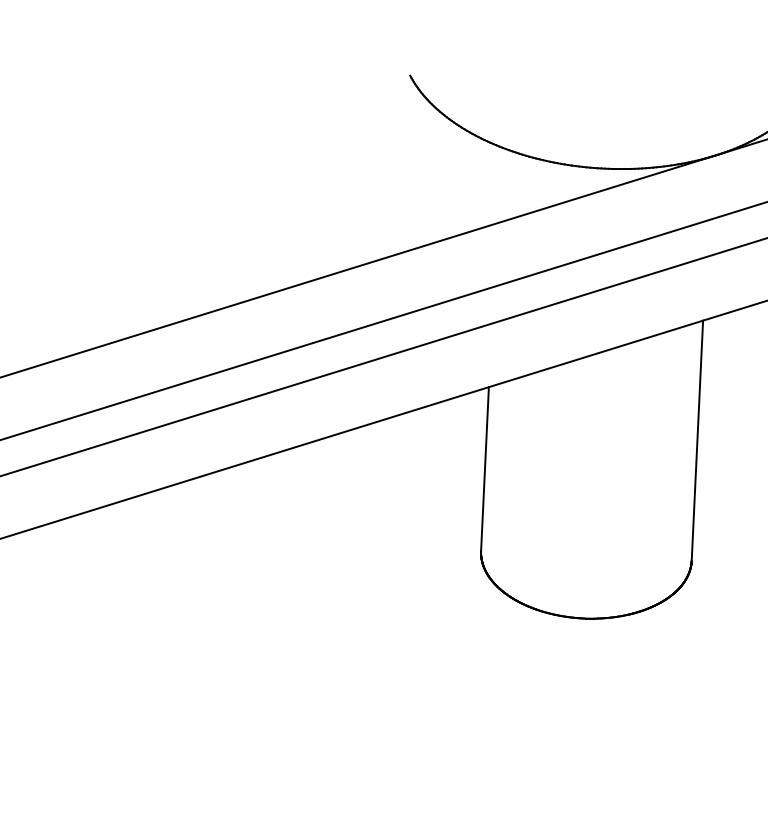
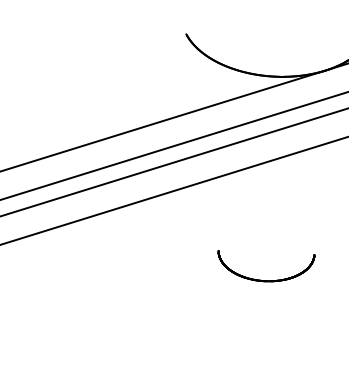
line: (696, 440) -> (316, 200), removed
line: (485, 469) -> (220, 213), removed

